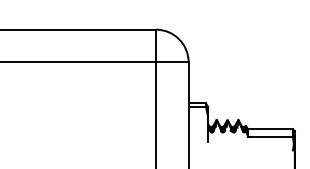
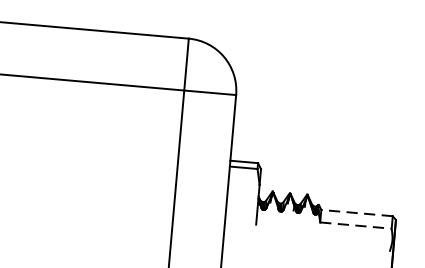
line: (269, 129) -> (355, 213), solid -> dashed
line: (270, 136) -> (356, 224), solid -> dashed

